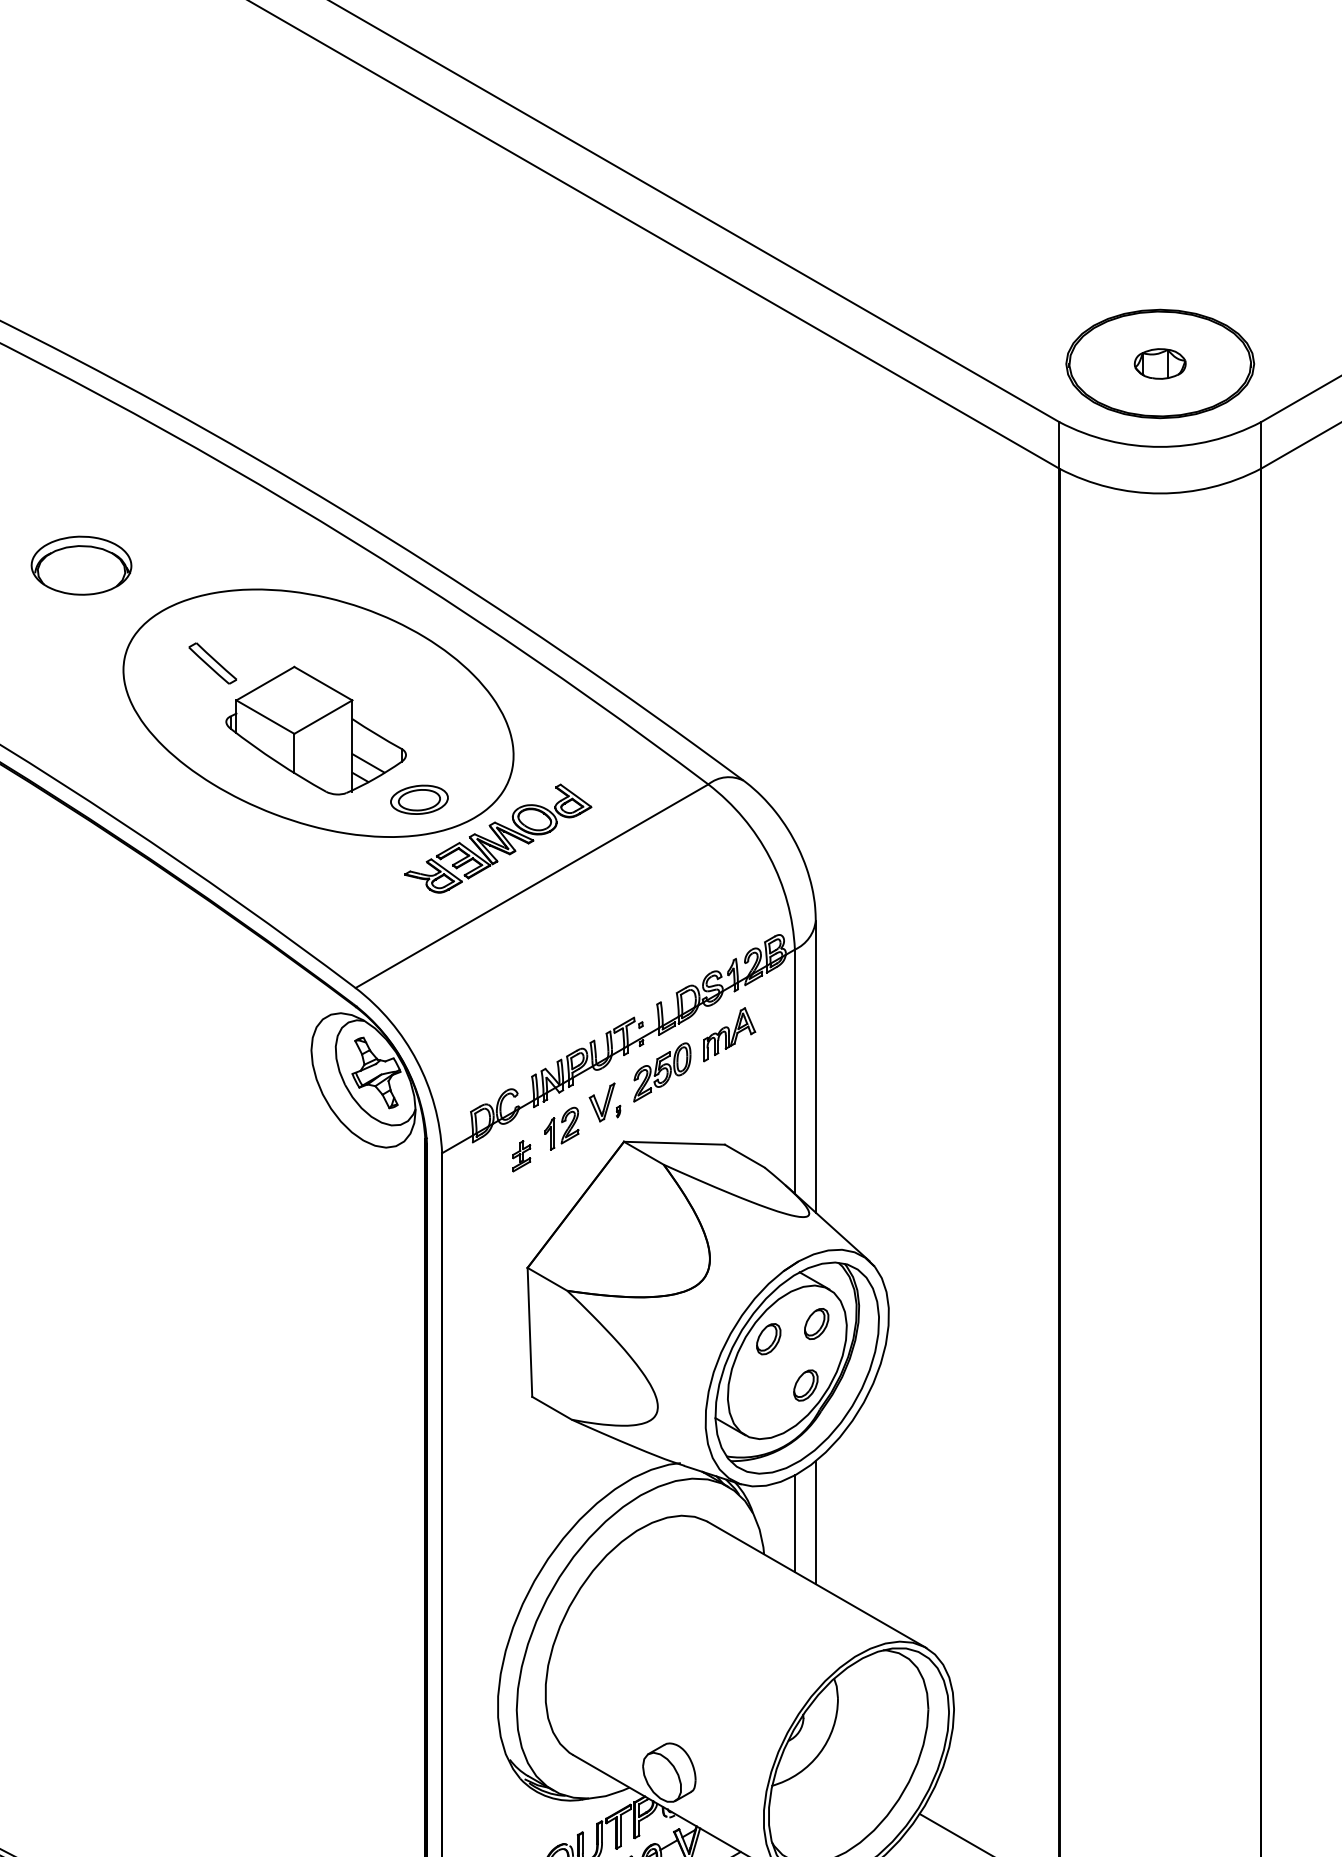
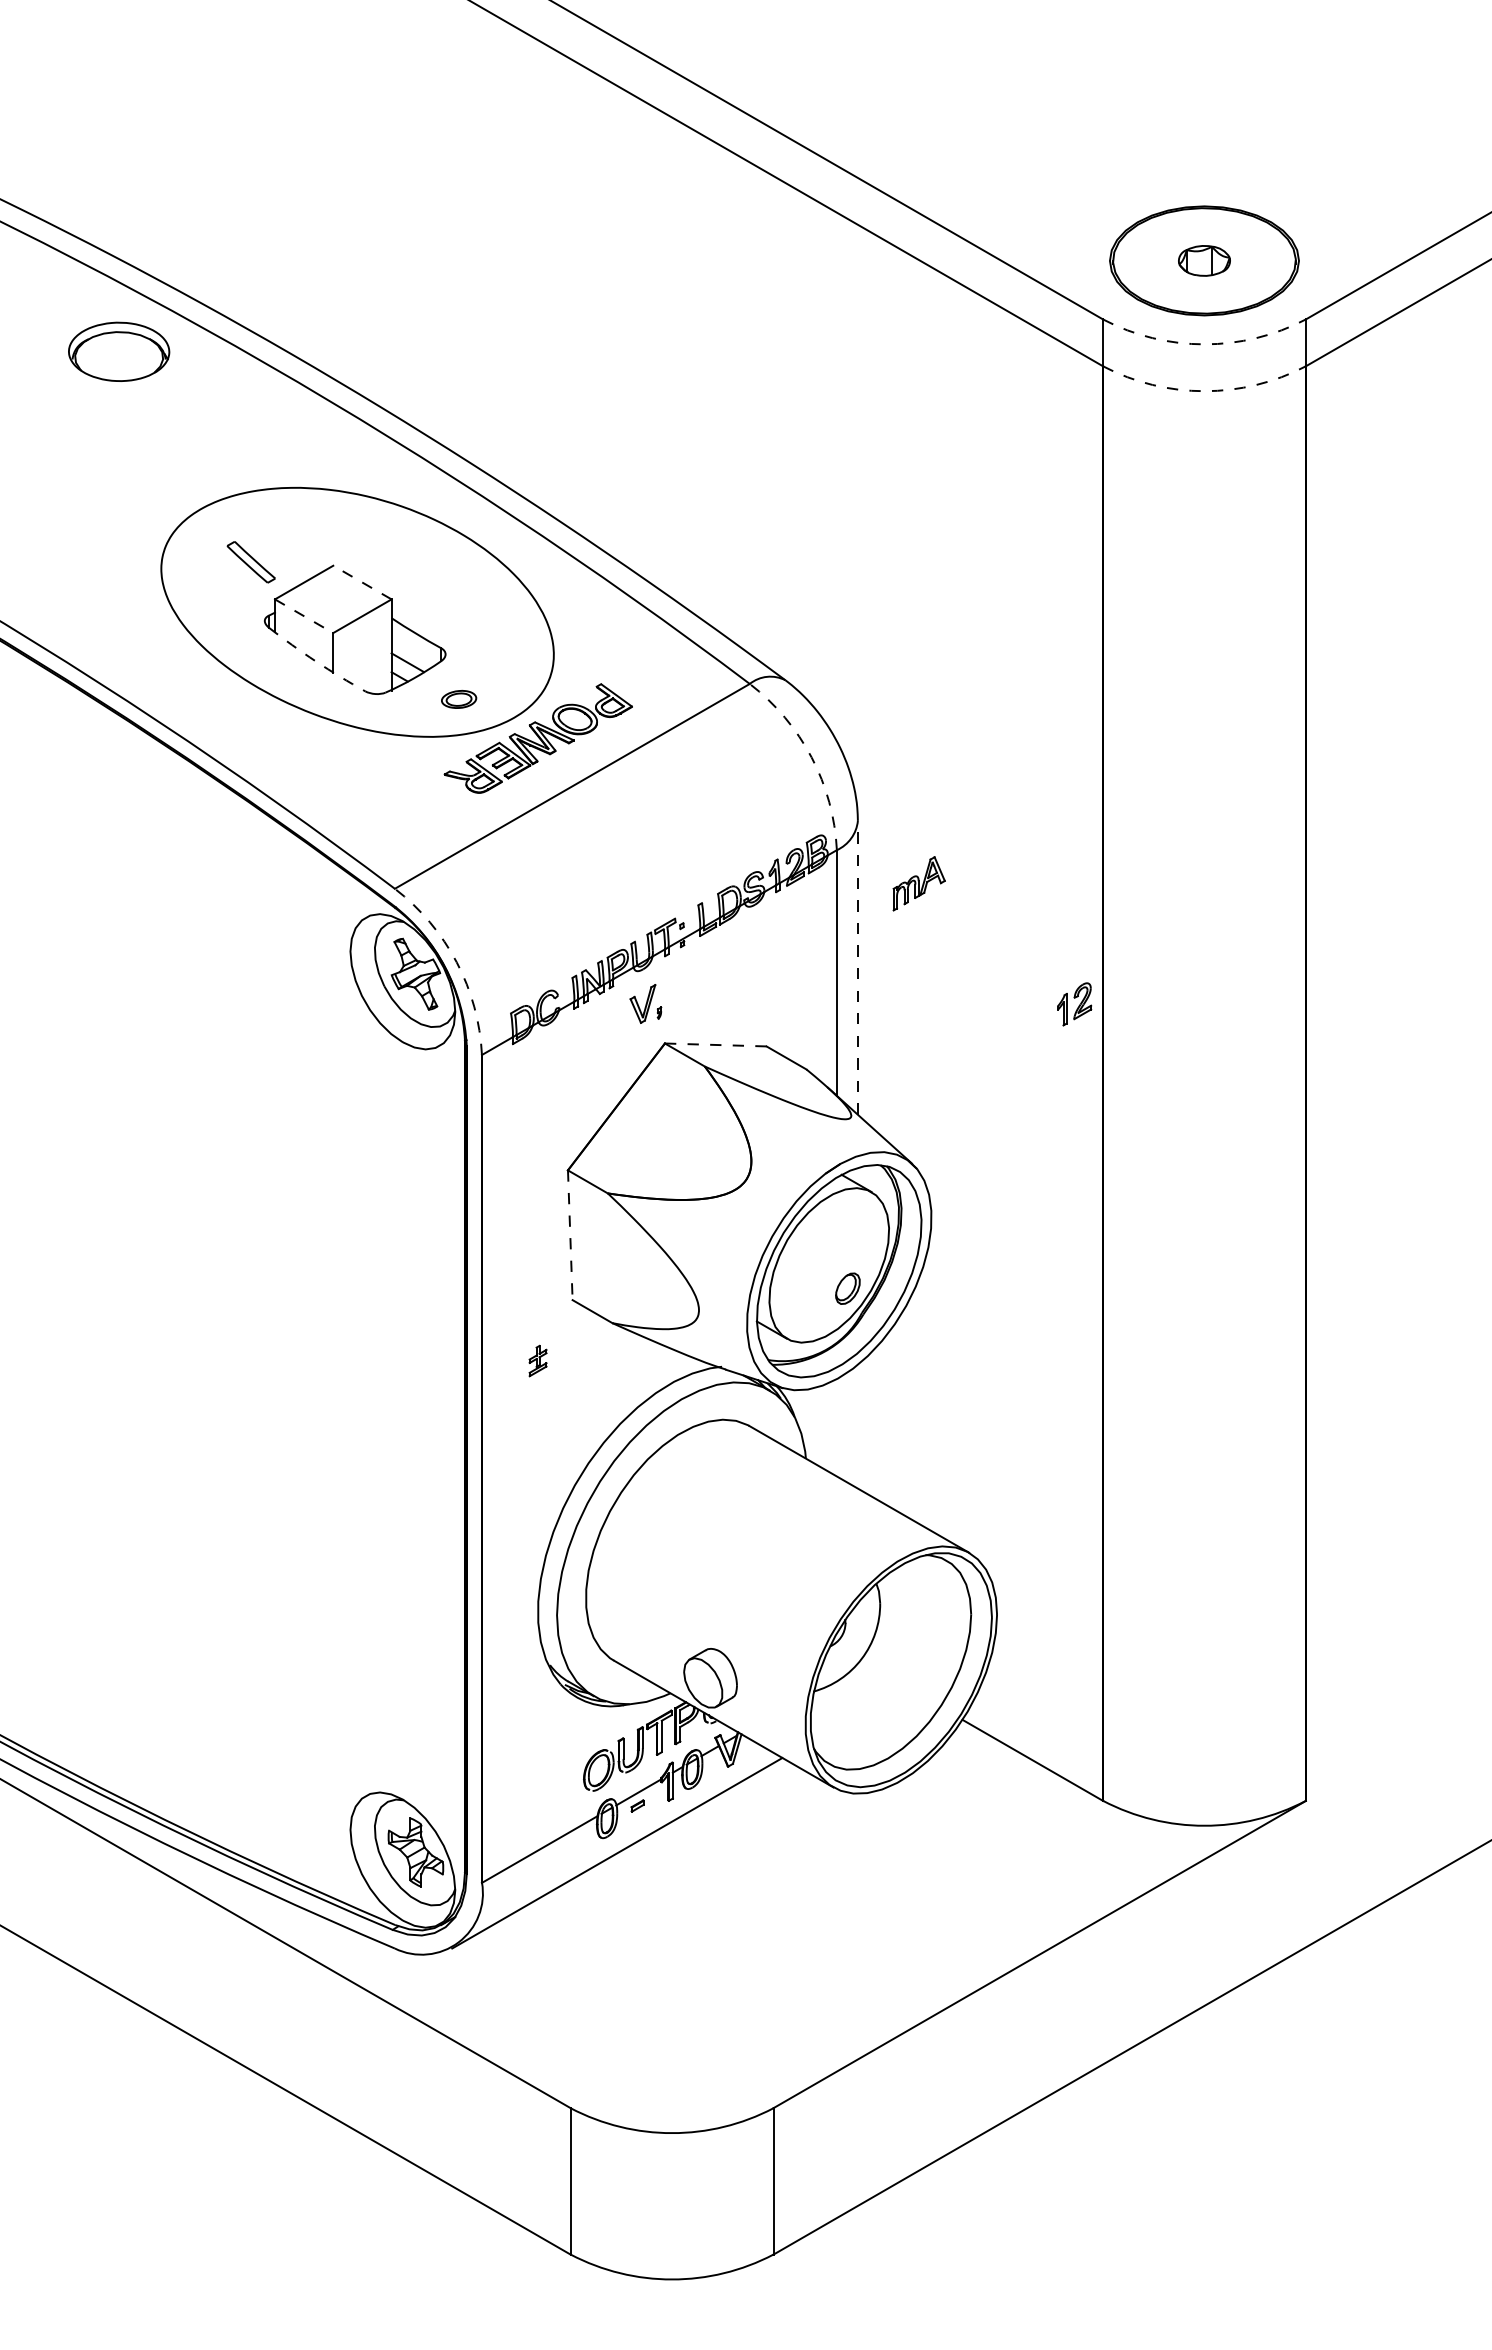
arc: (1160, 447) -> (1204, 344), solid -> dashed
arc: (1160, 493) -> (1204, 391), solid -> dashed
part: (81, 565) -> (119, 351), moved
line: (323, 683) -> (362, 582), solid -> dashed
line: (265, 717) -> (304, 616), solid -> dashed
arc: (276, 762) -> (315, 661), solid -> dashed
part: (418, 799) -> (458, 699), size x0.6
arc: (769, 857) -> (811, 757), solid -> dashed
part: (728, 1034) -> (918, 883), moved
arc: (416, 1061) -> (456, 962), solid -> dashed
line: (815, 1066) -> (857, 967), solid -> dashed
part: (662, 1072) -> (703, 973), removed
part: (561, 1128) -> (1074, 1004), moved
line: (674, 1142) -> (715, 1044), solid -> dashed
part: (521, 1155) -> (537, 1360), moved
part: (816, 1323) -> (858, 1226), removed
line: (530, 1332) -> (570, 1235), solid -> dashed
part: (768, 1339) -> (810, 1242), removed
line: (815, 1522) -> (857, 1426), removed
line: (794, 1523) -> (836, 1427), removed

